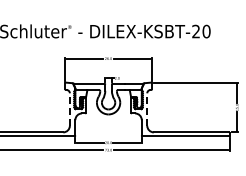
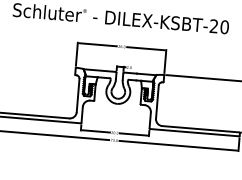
line: (69, 109) -> (77, 95), dashed -> solid
line: (147, 109) -> (157, 102), dashed -> solid

